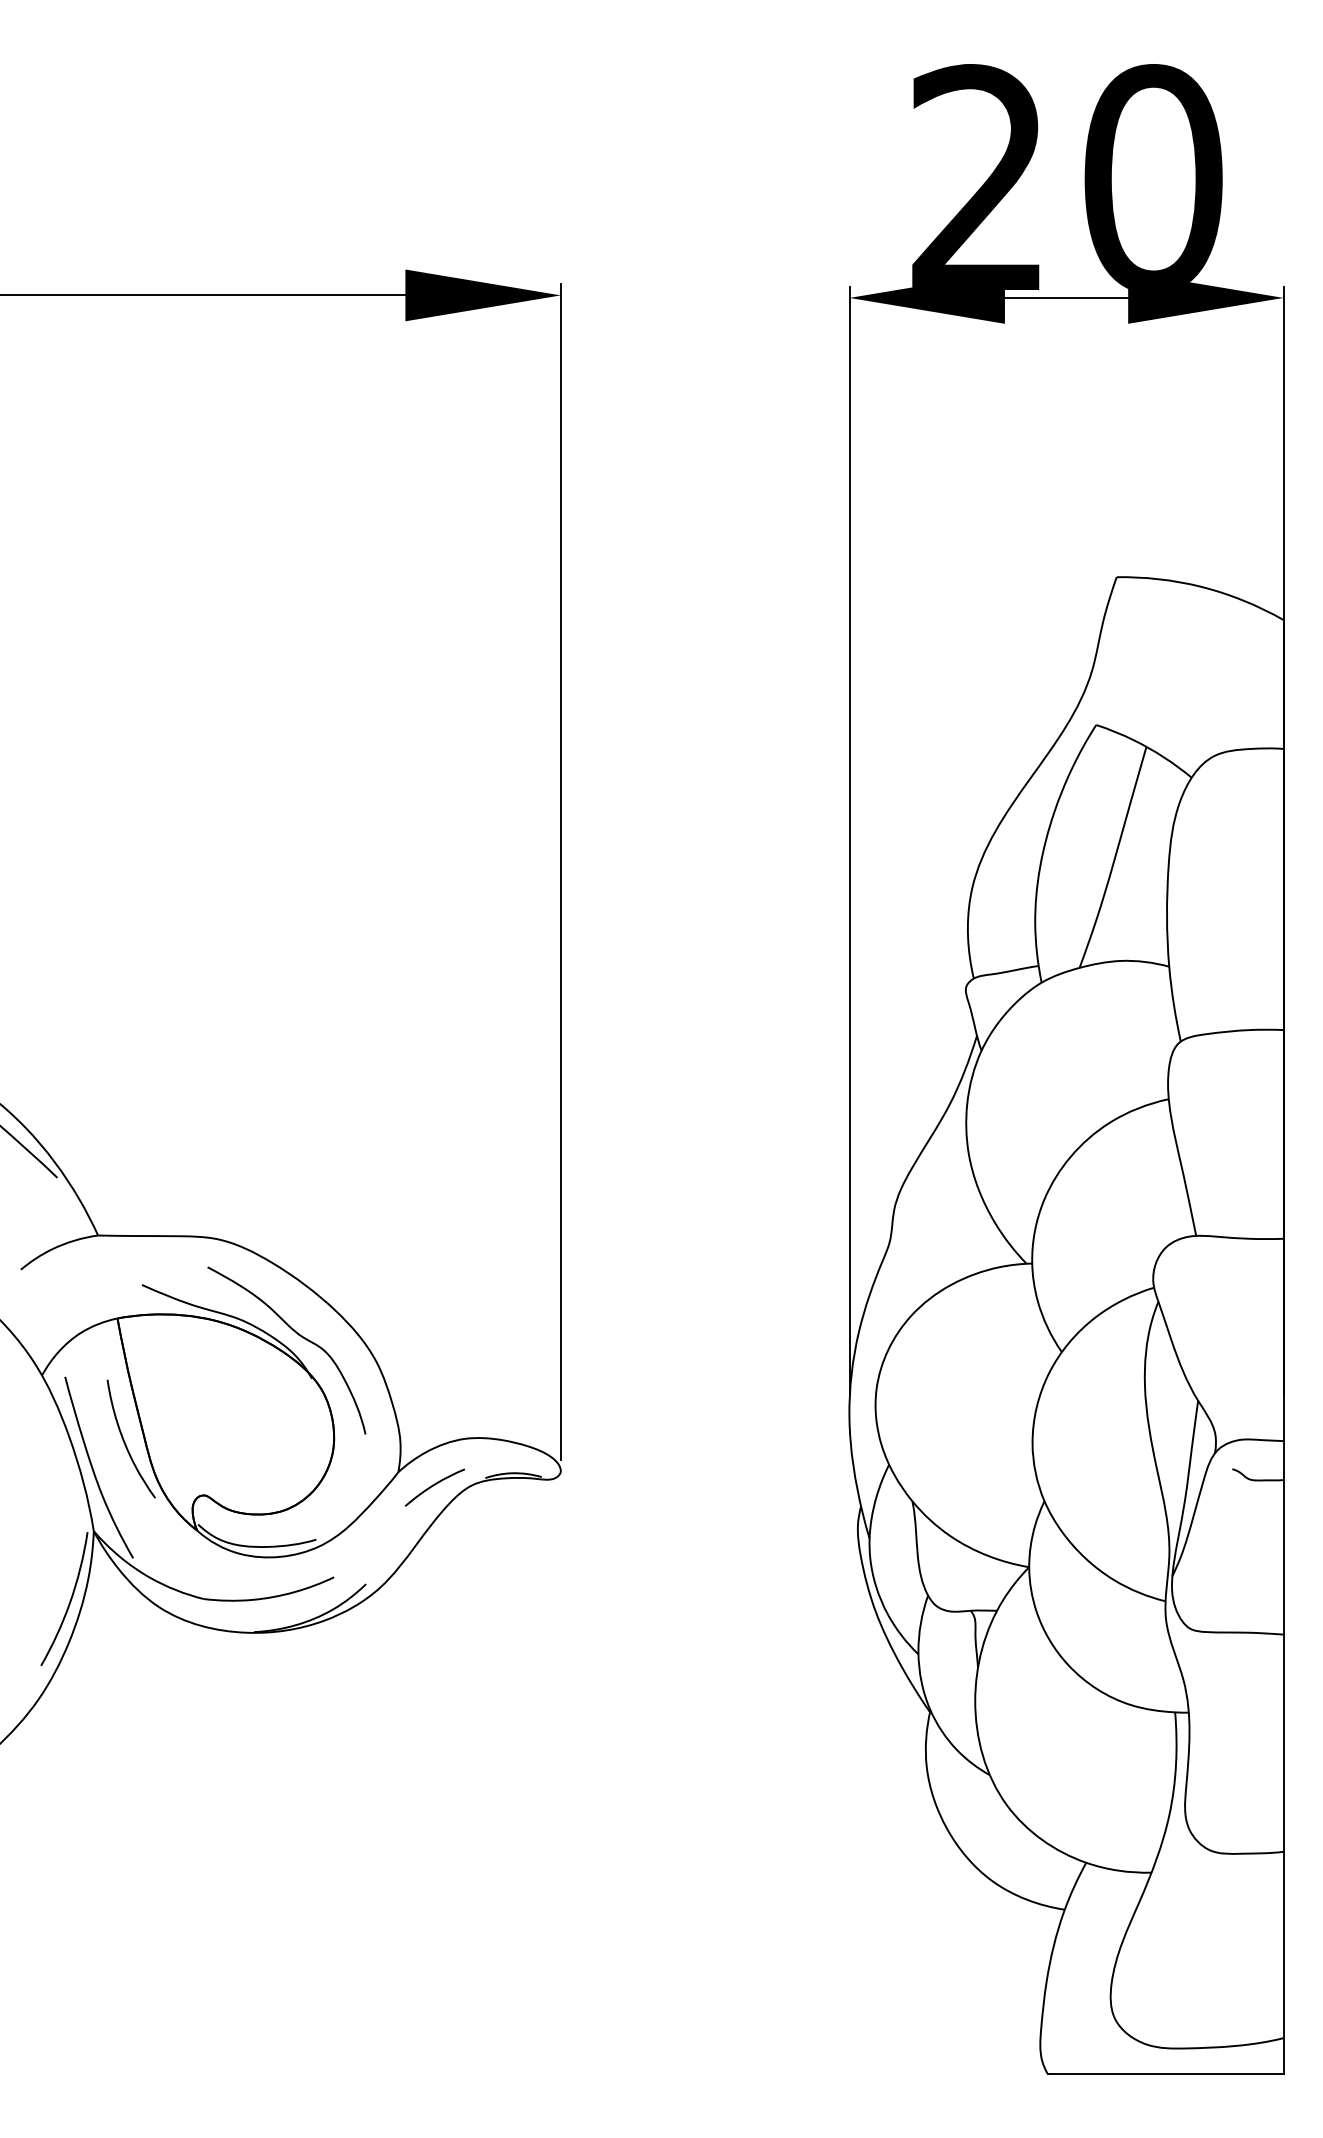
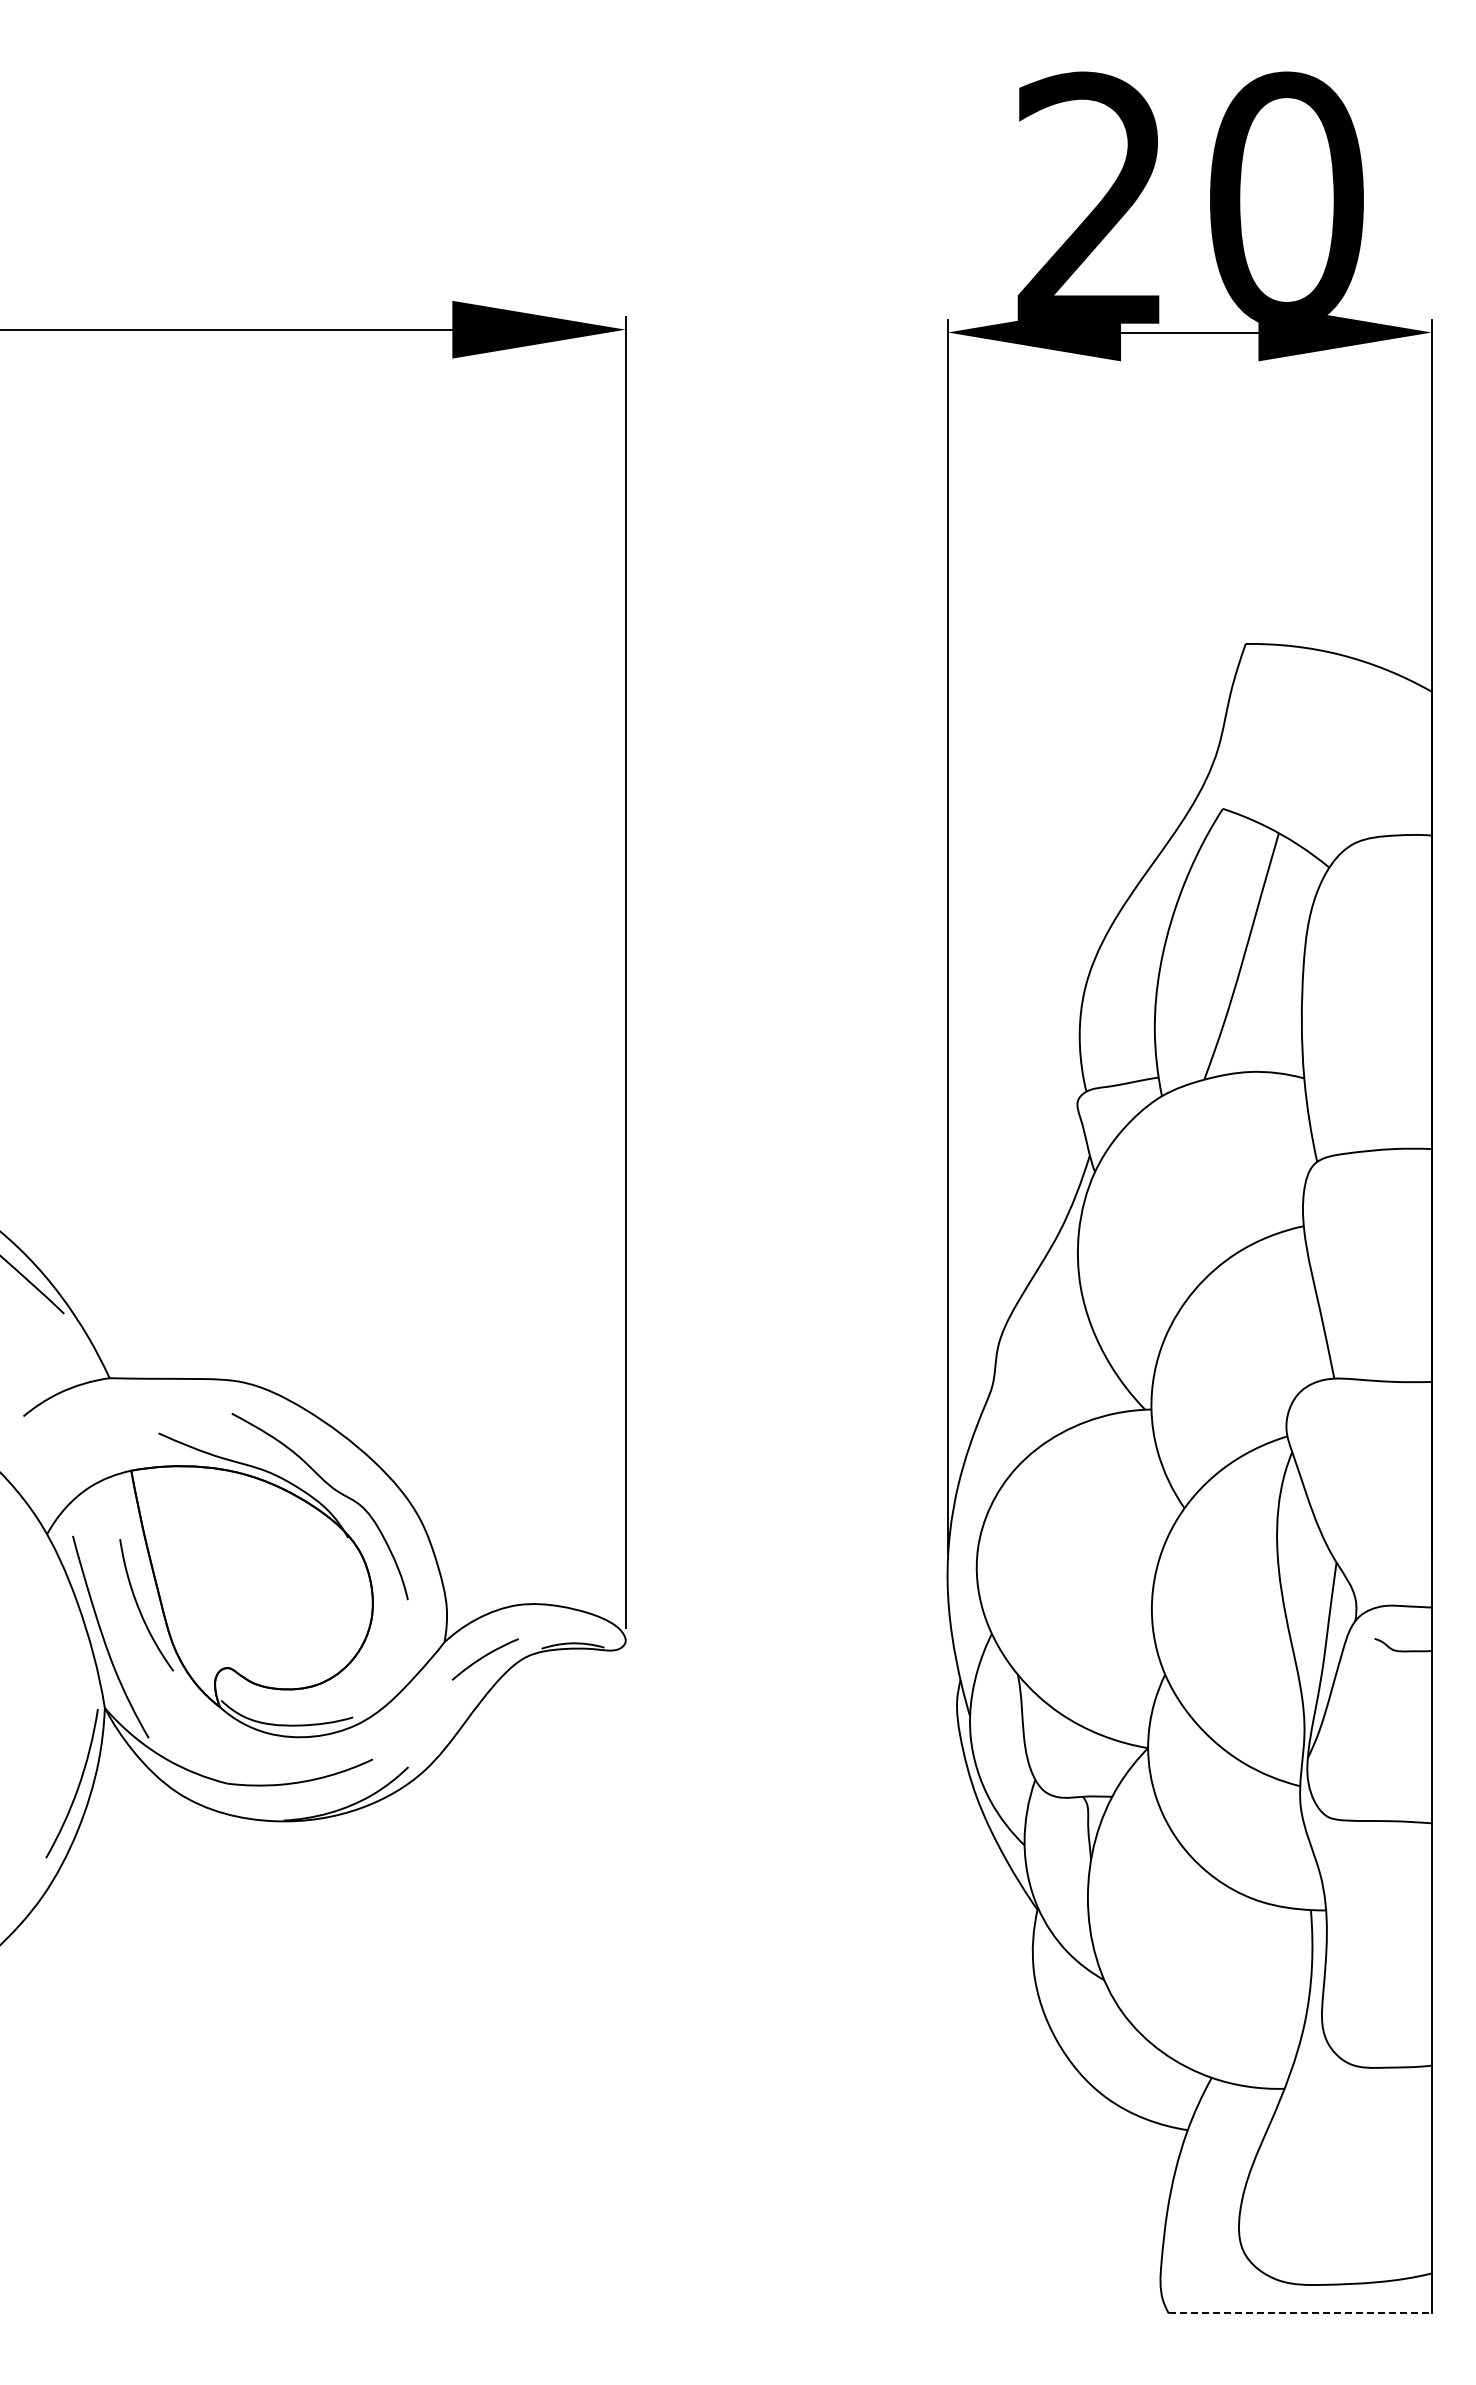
line: (1165, 2074) -> (1300, 2313), solid -> dashed

